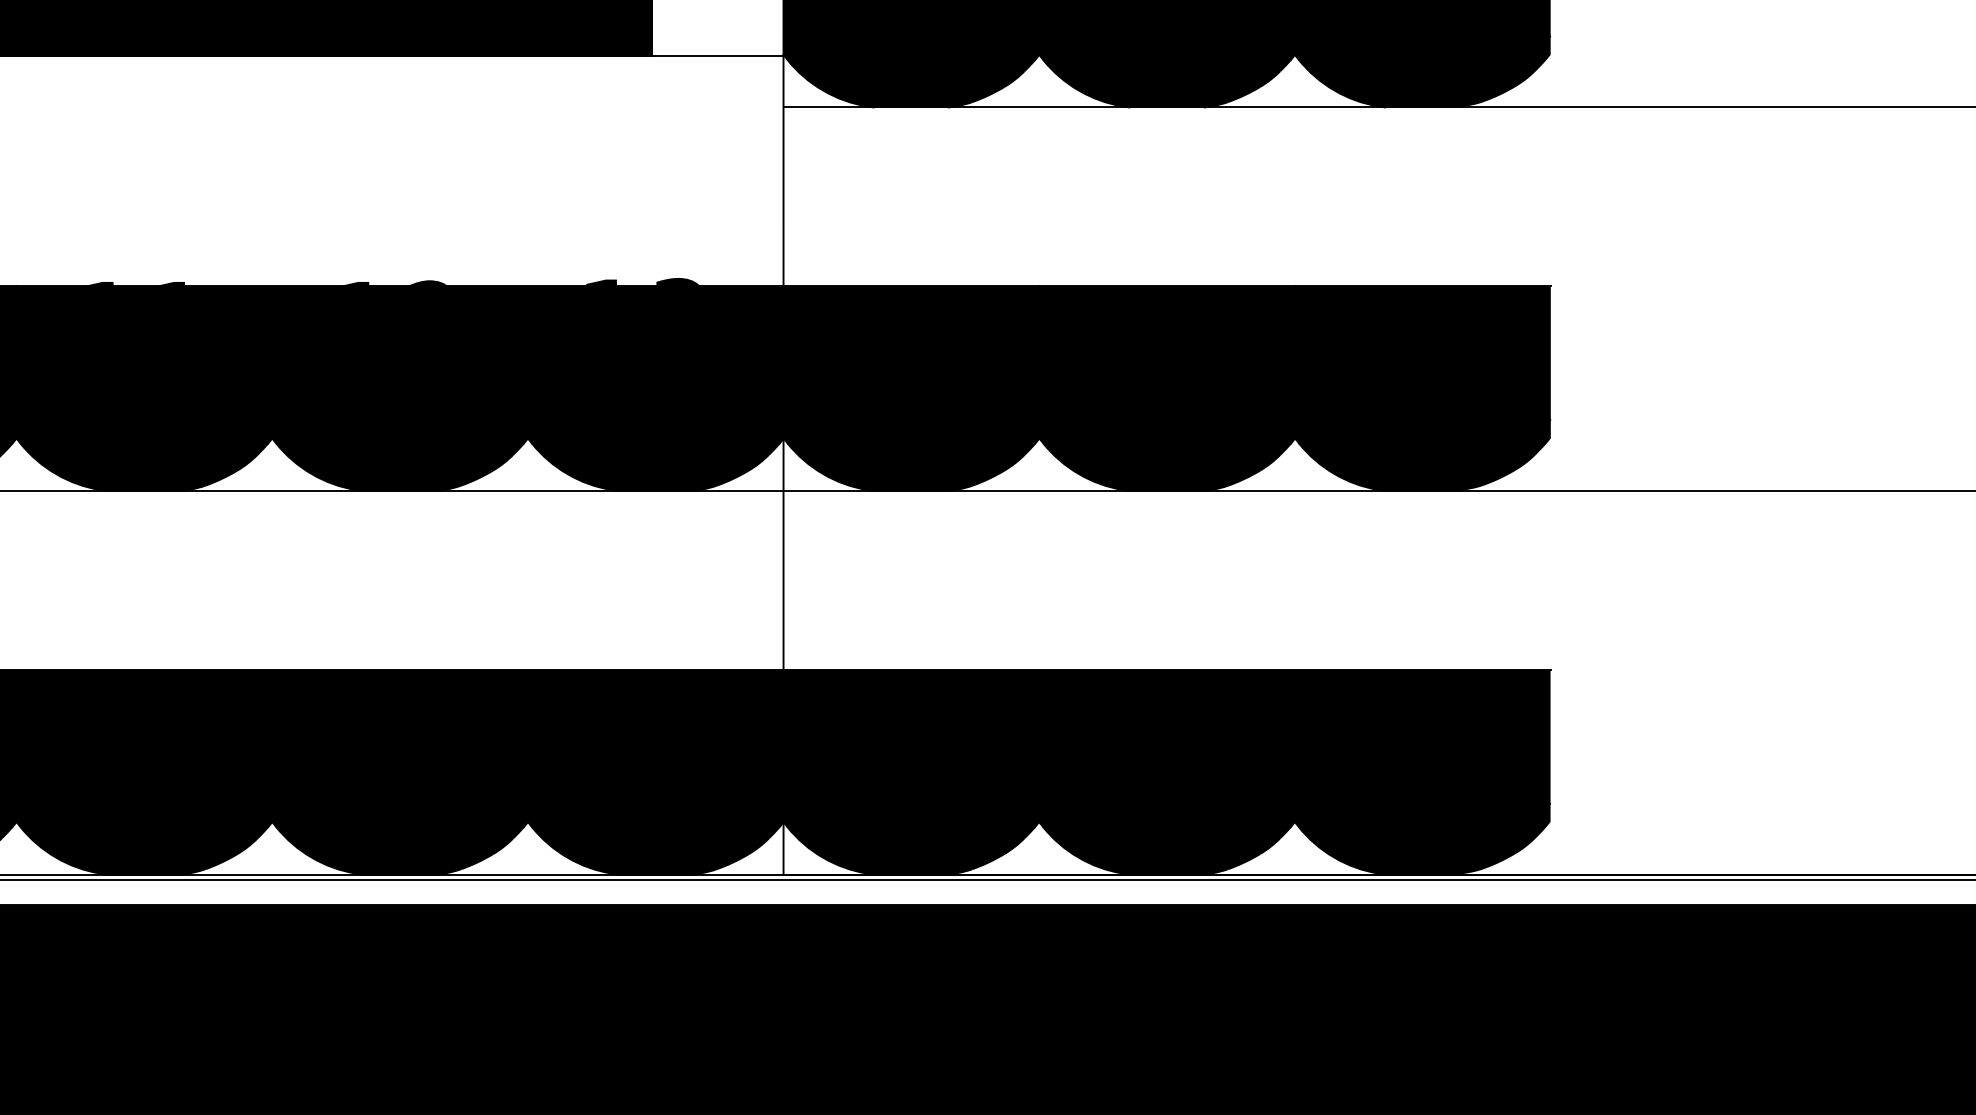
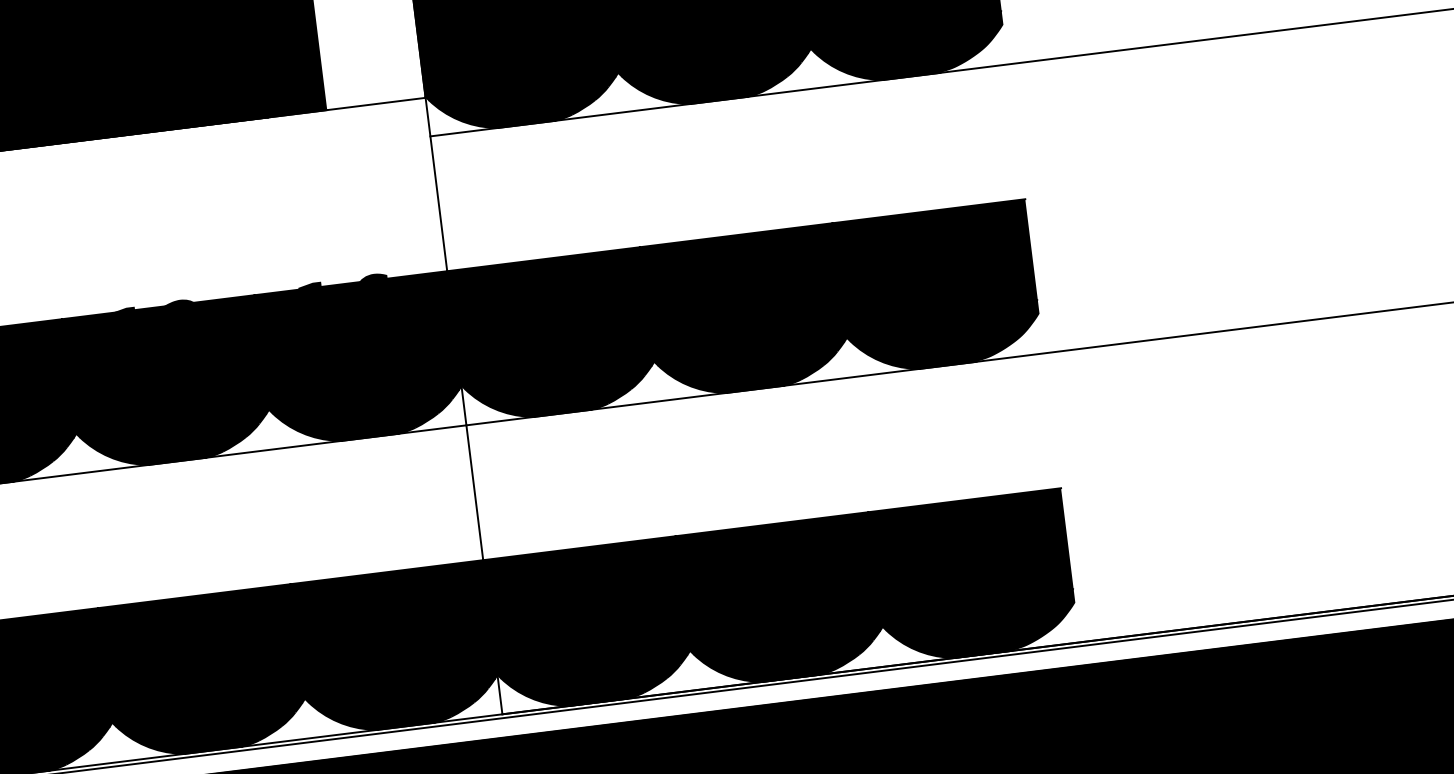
text: (680, 281) -> (369, 277), 13 -> 16

